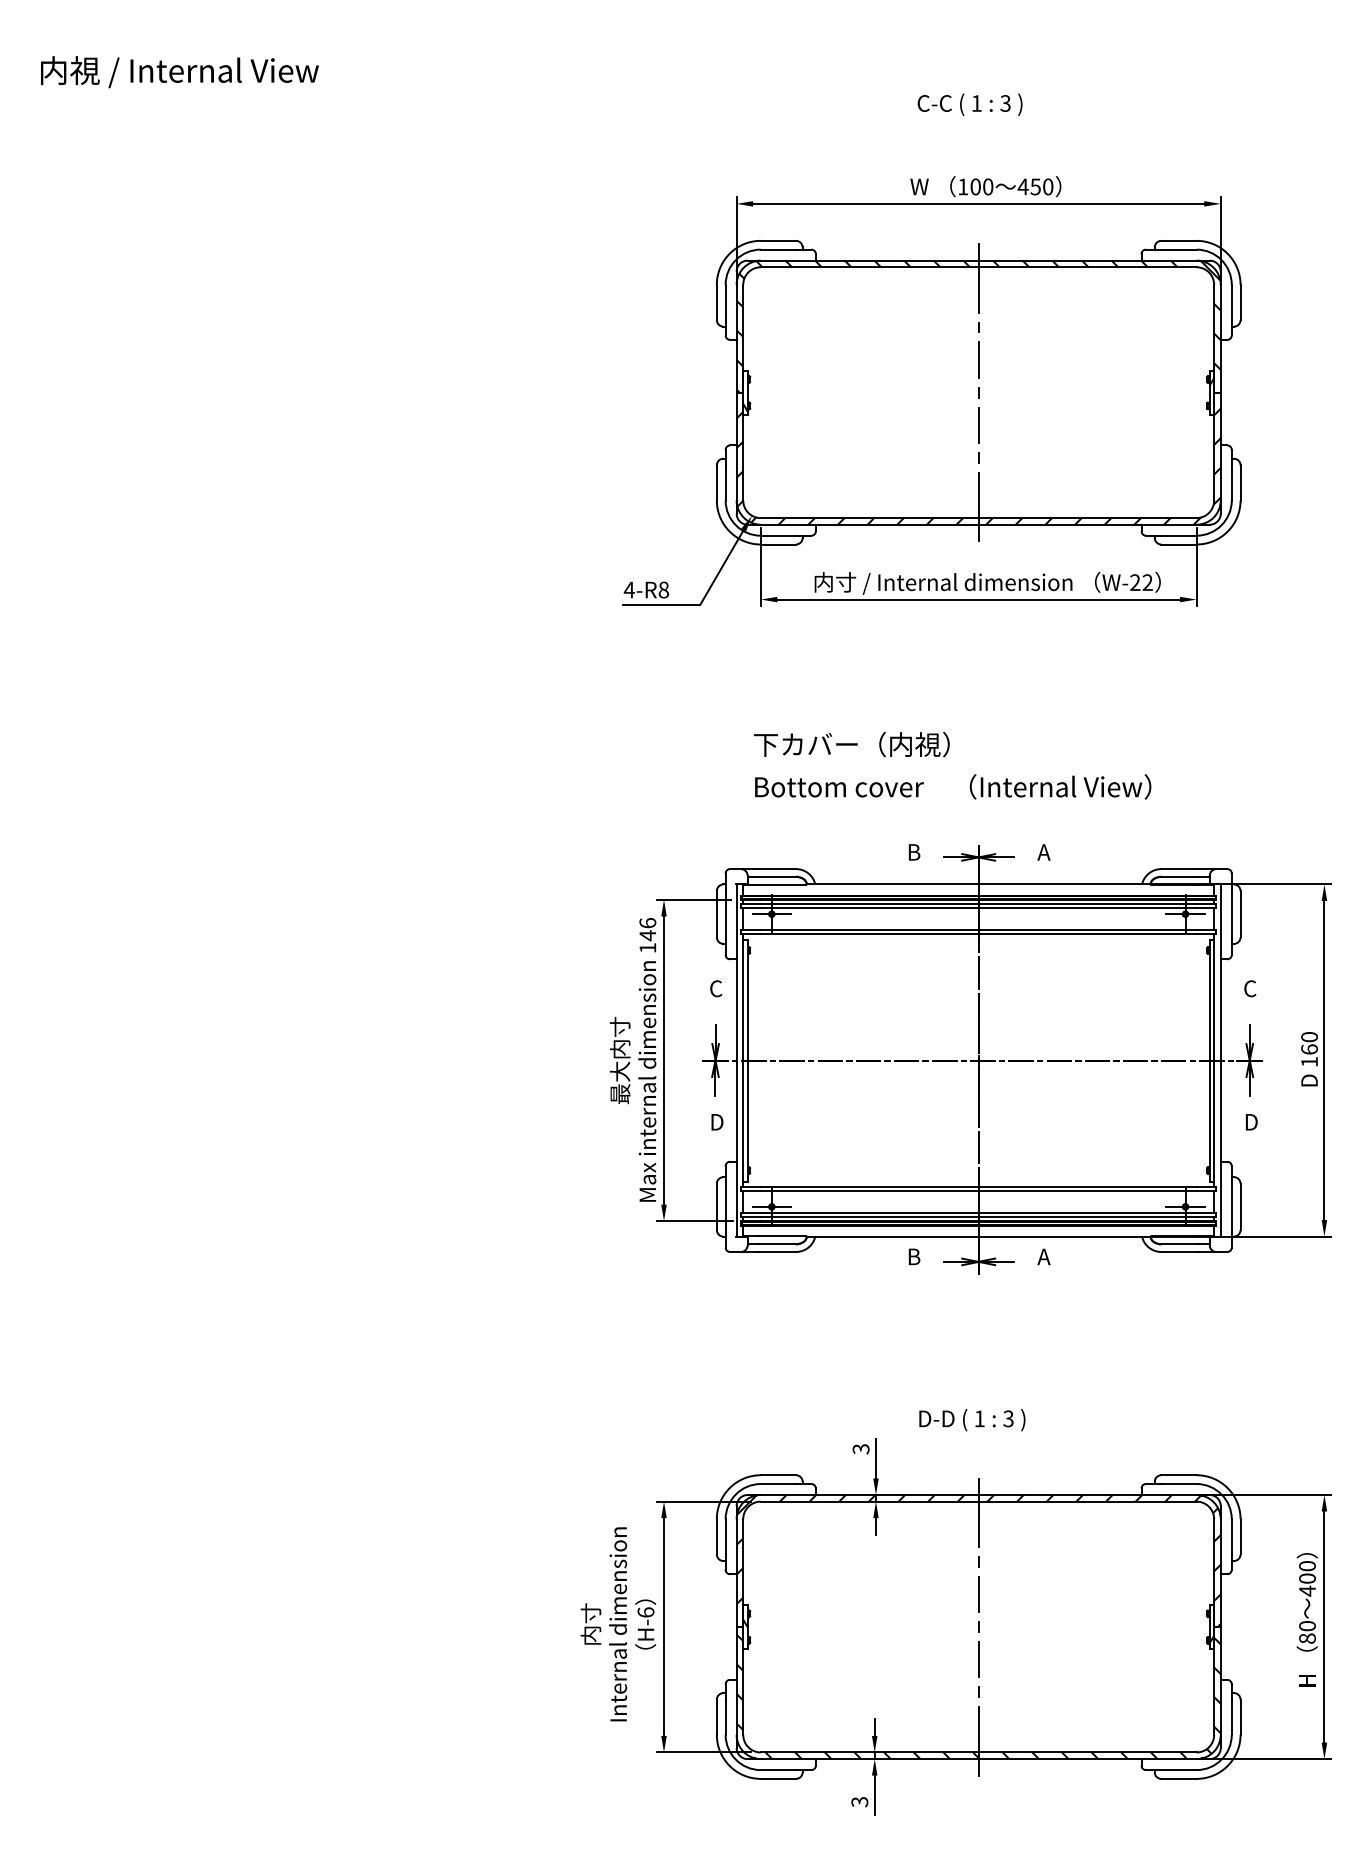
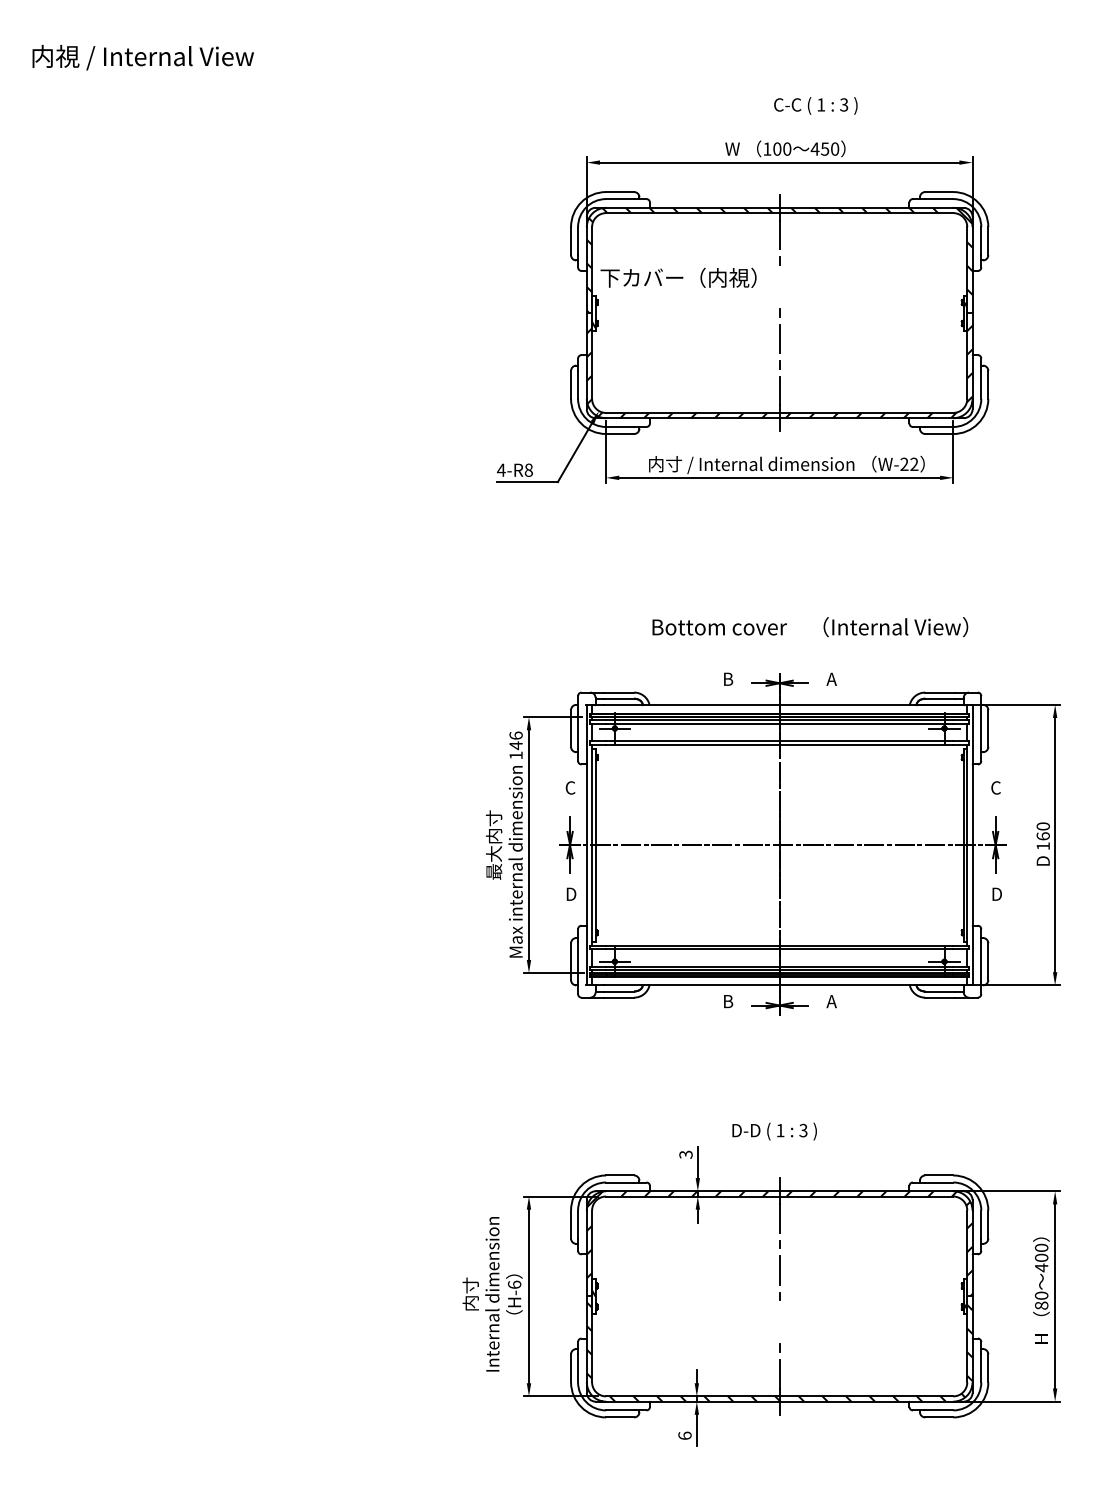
text: (969, 104) -> (815, 105), moved
line: (978, 359) -> (779, 286), removed
text: (851, 744) -> (678, 277), moved
text: (953, 786) -> (810, 626), moved
line: (978, 1659) -> (779, 1322), removed
text: (859, 1801) -> (684, 1435), 3 -> 6

